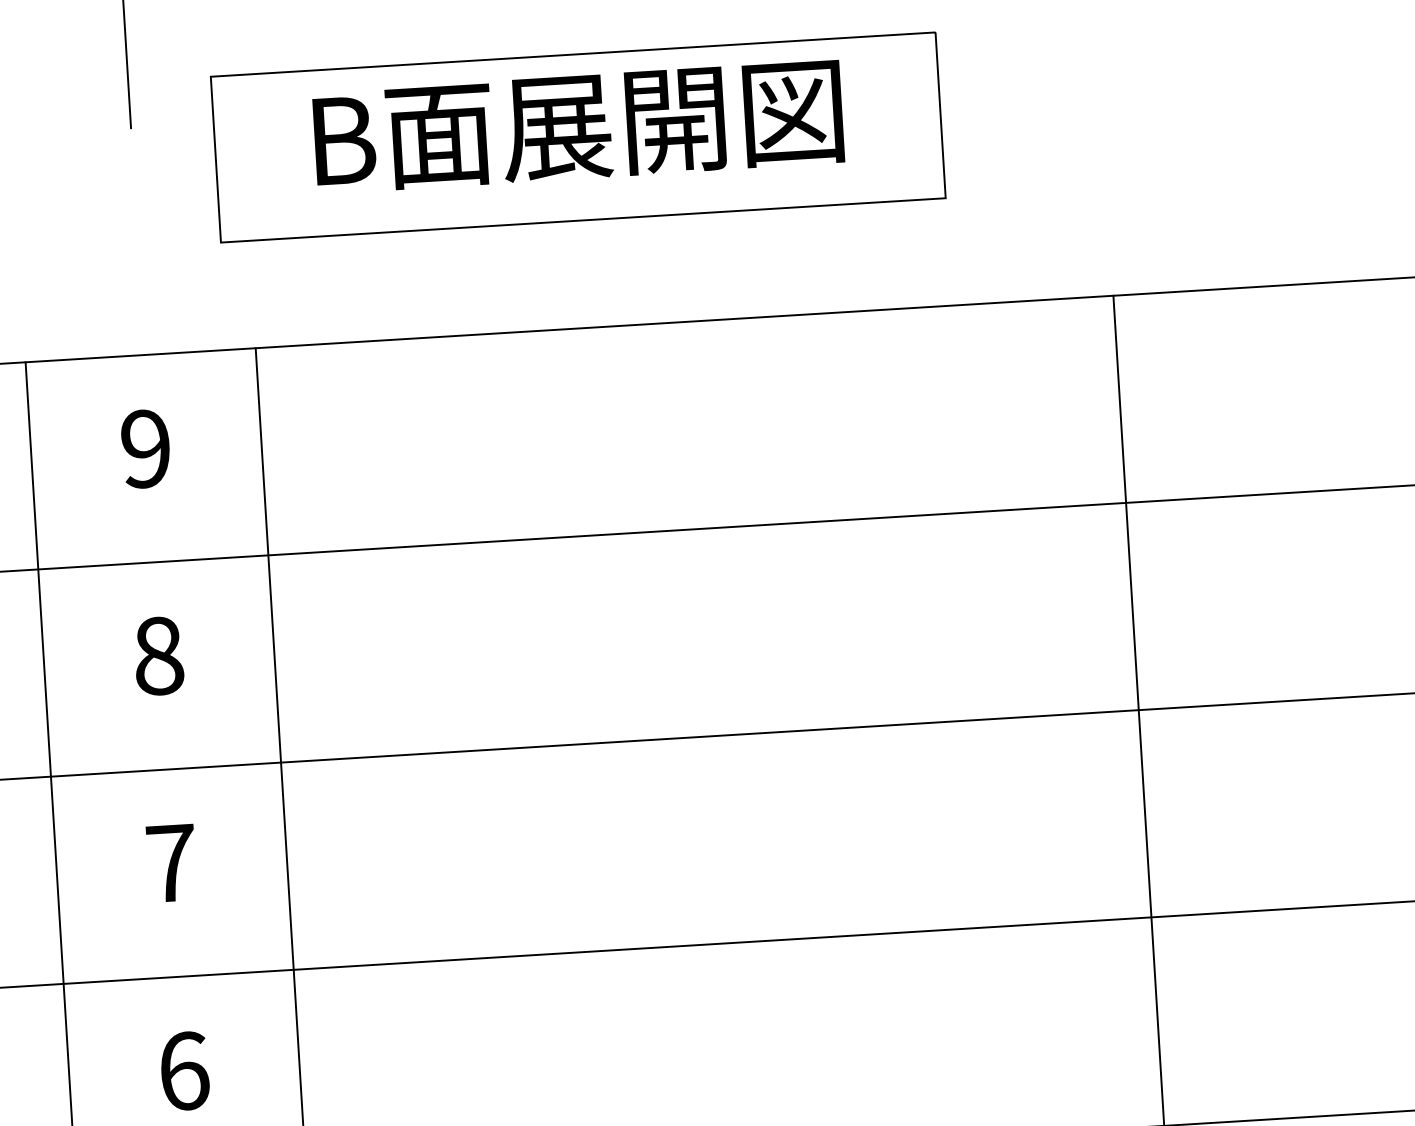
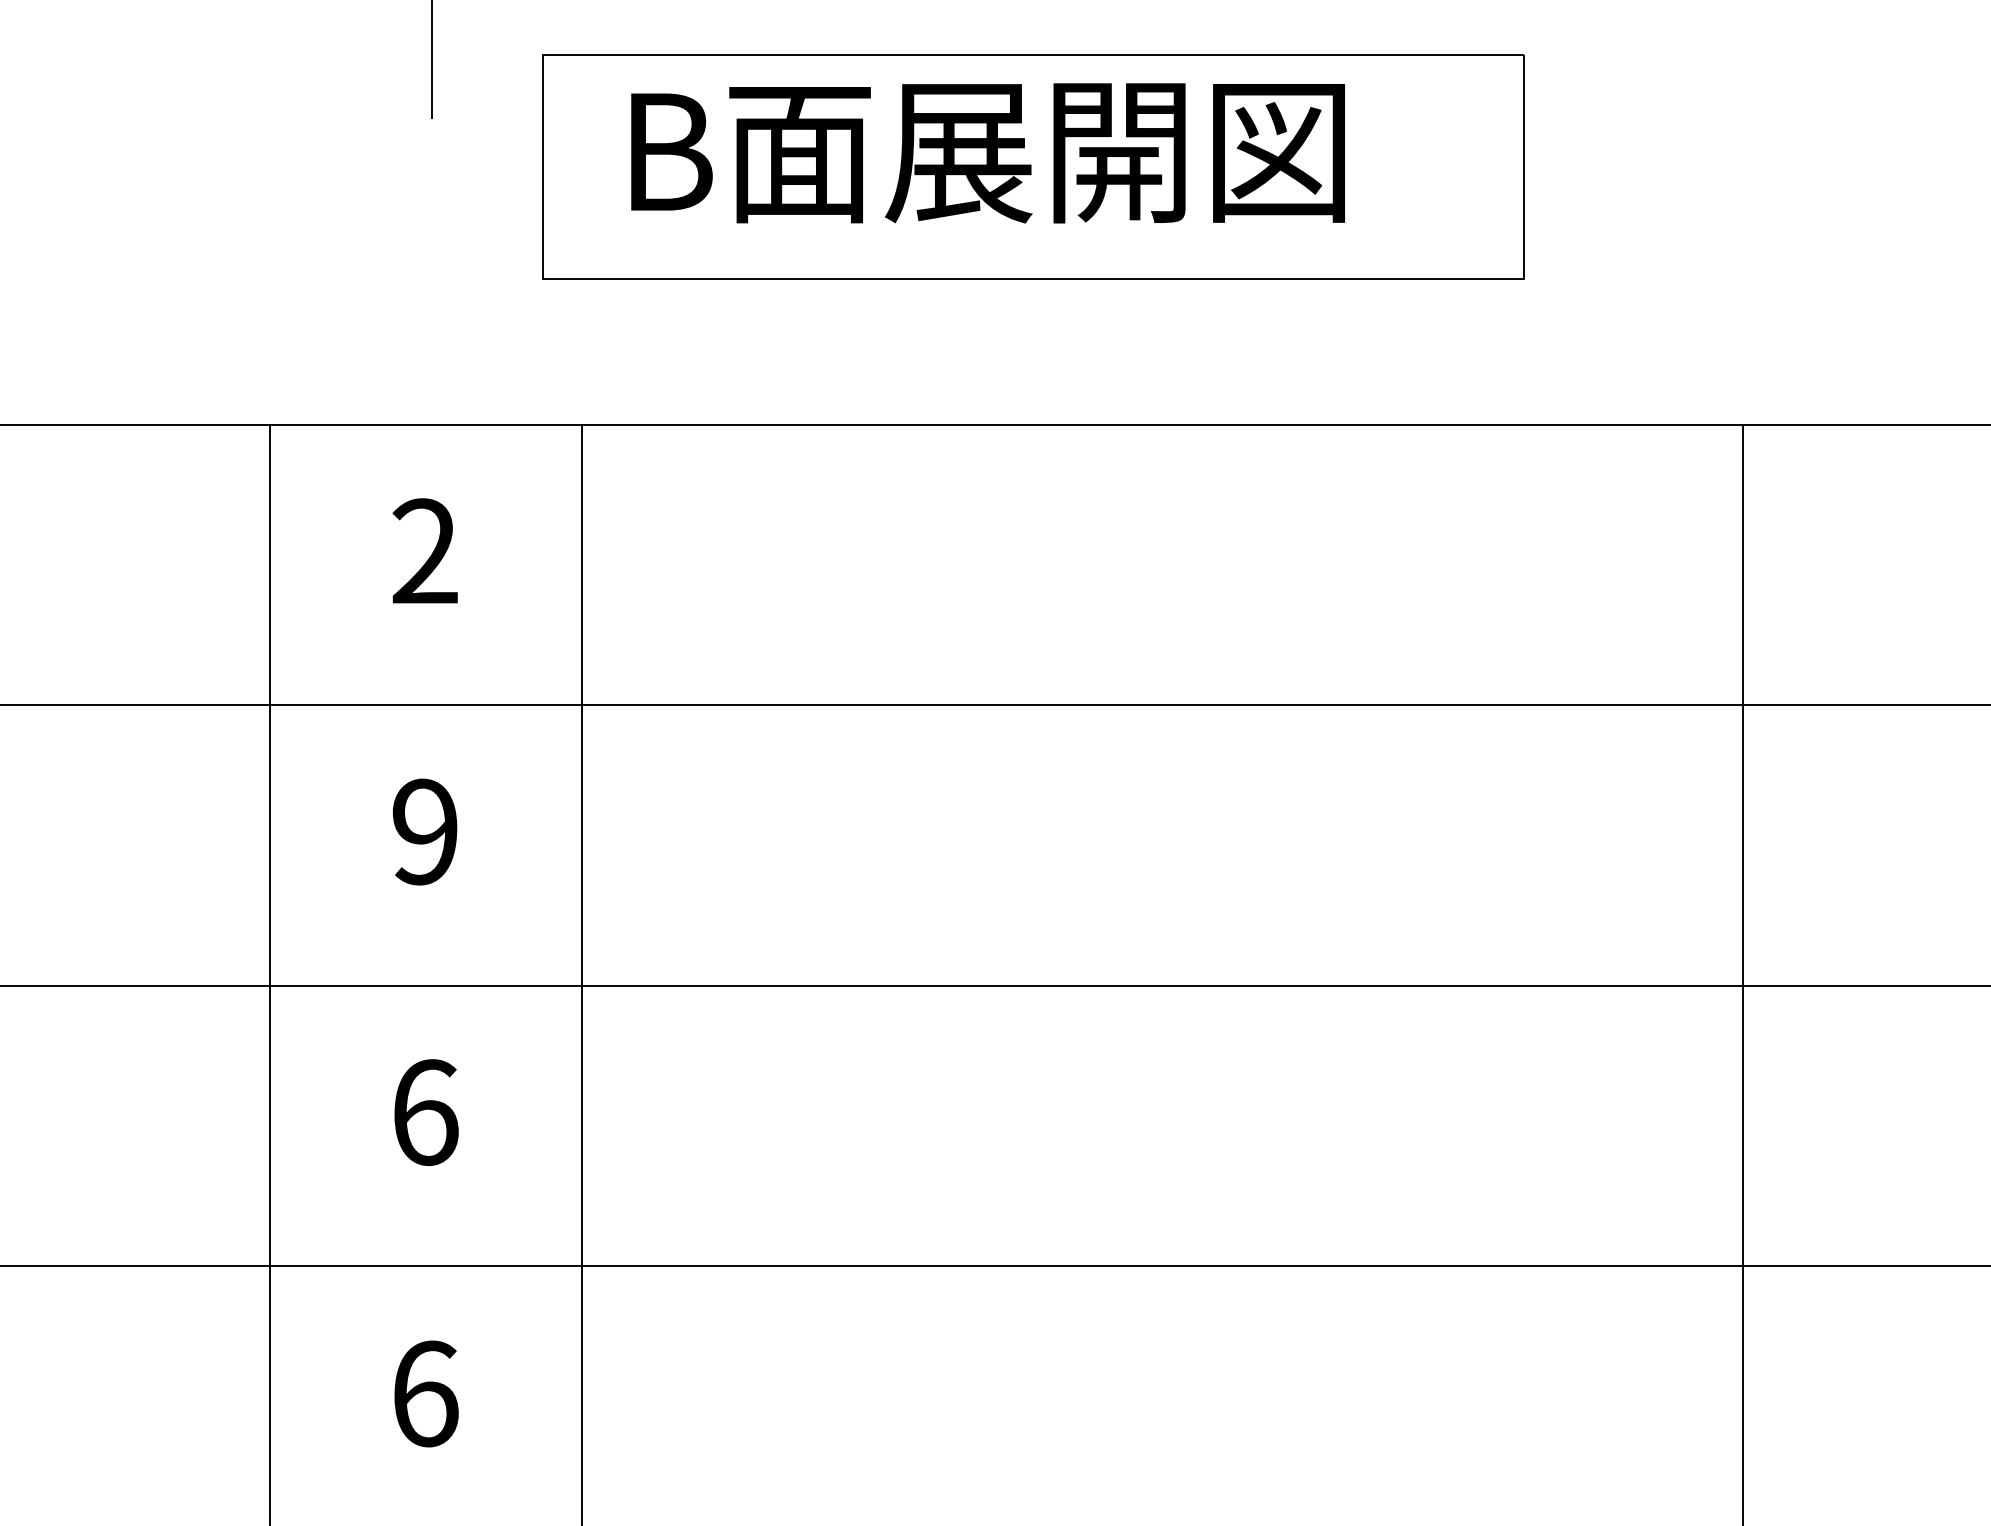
text: (578, 127) -> (987, 153), moved
text: (145, 448) -> (424, 551), 9 -> 2
text: (158, 655) -> (425, 831), 8 -> 9
text: (171, 863) -> (425, 1112), 7 -> 6

